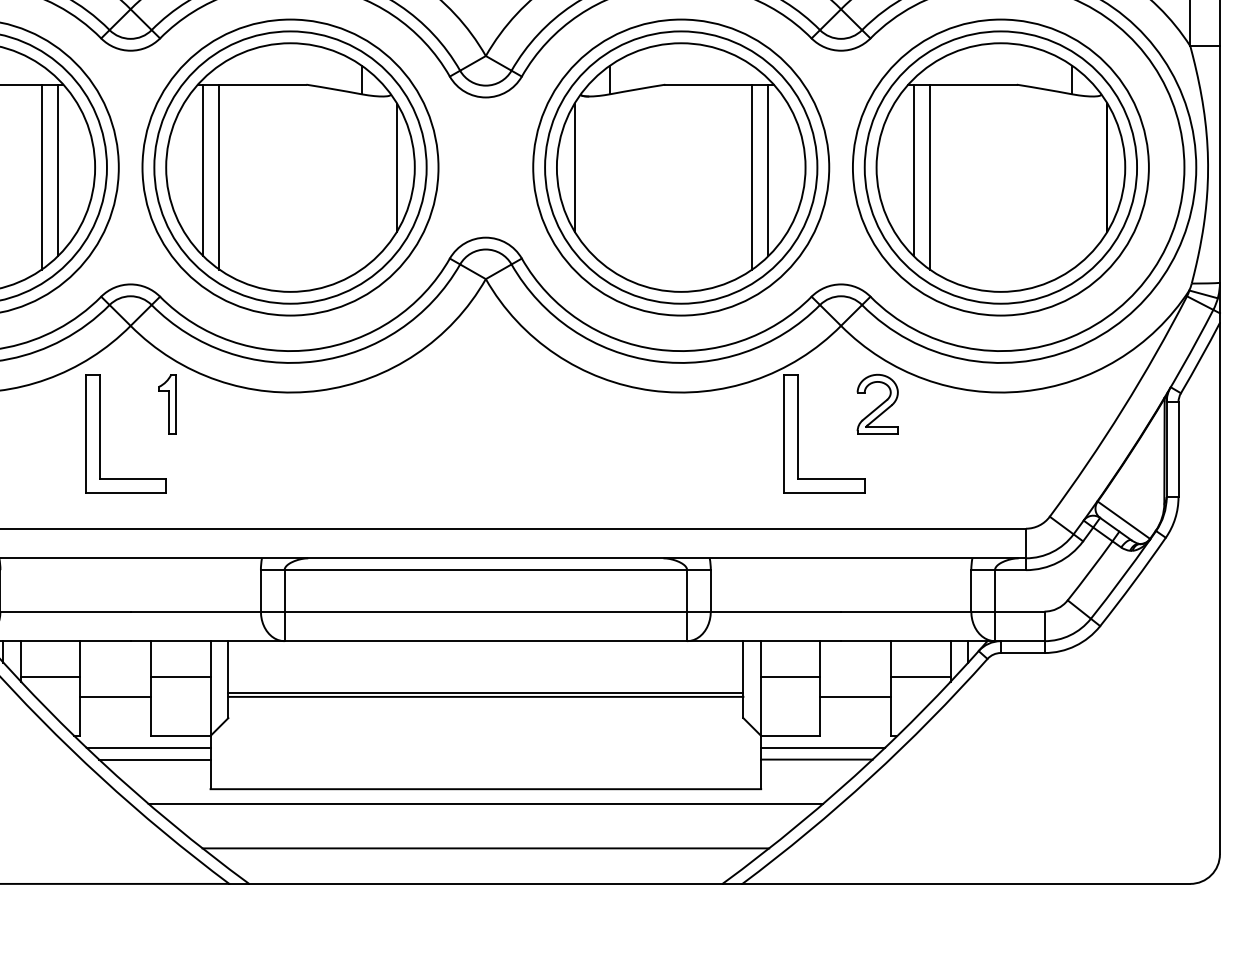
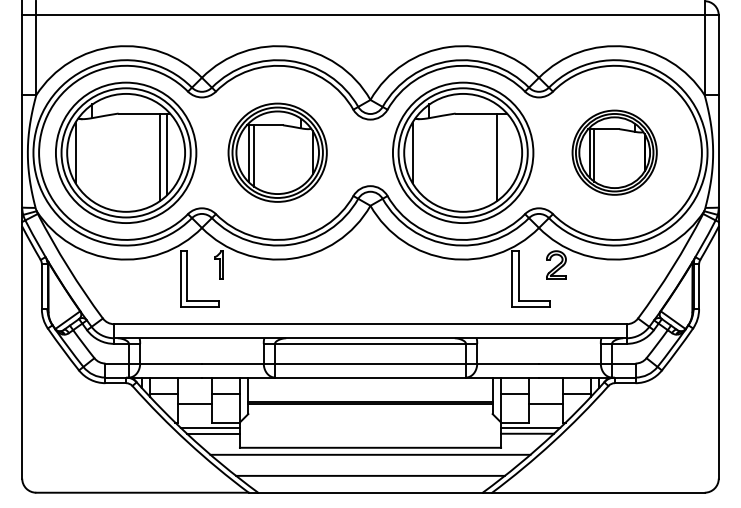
part: (289, 166) -> (277, 152), size x0.7
part: (1000, 166) -> (614, 152), size x0.6
line: (768, 168) -> (504, 153), removed

